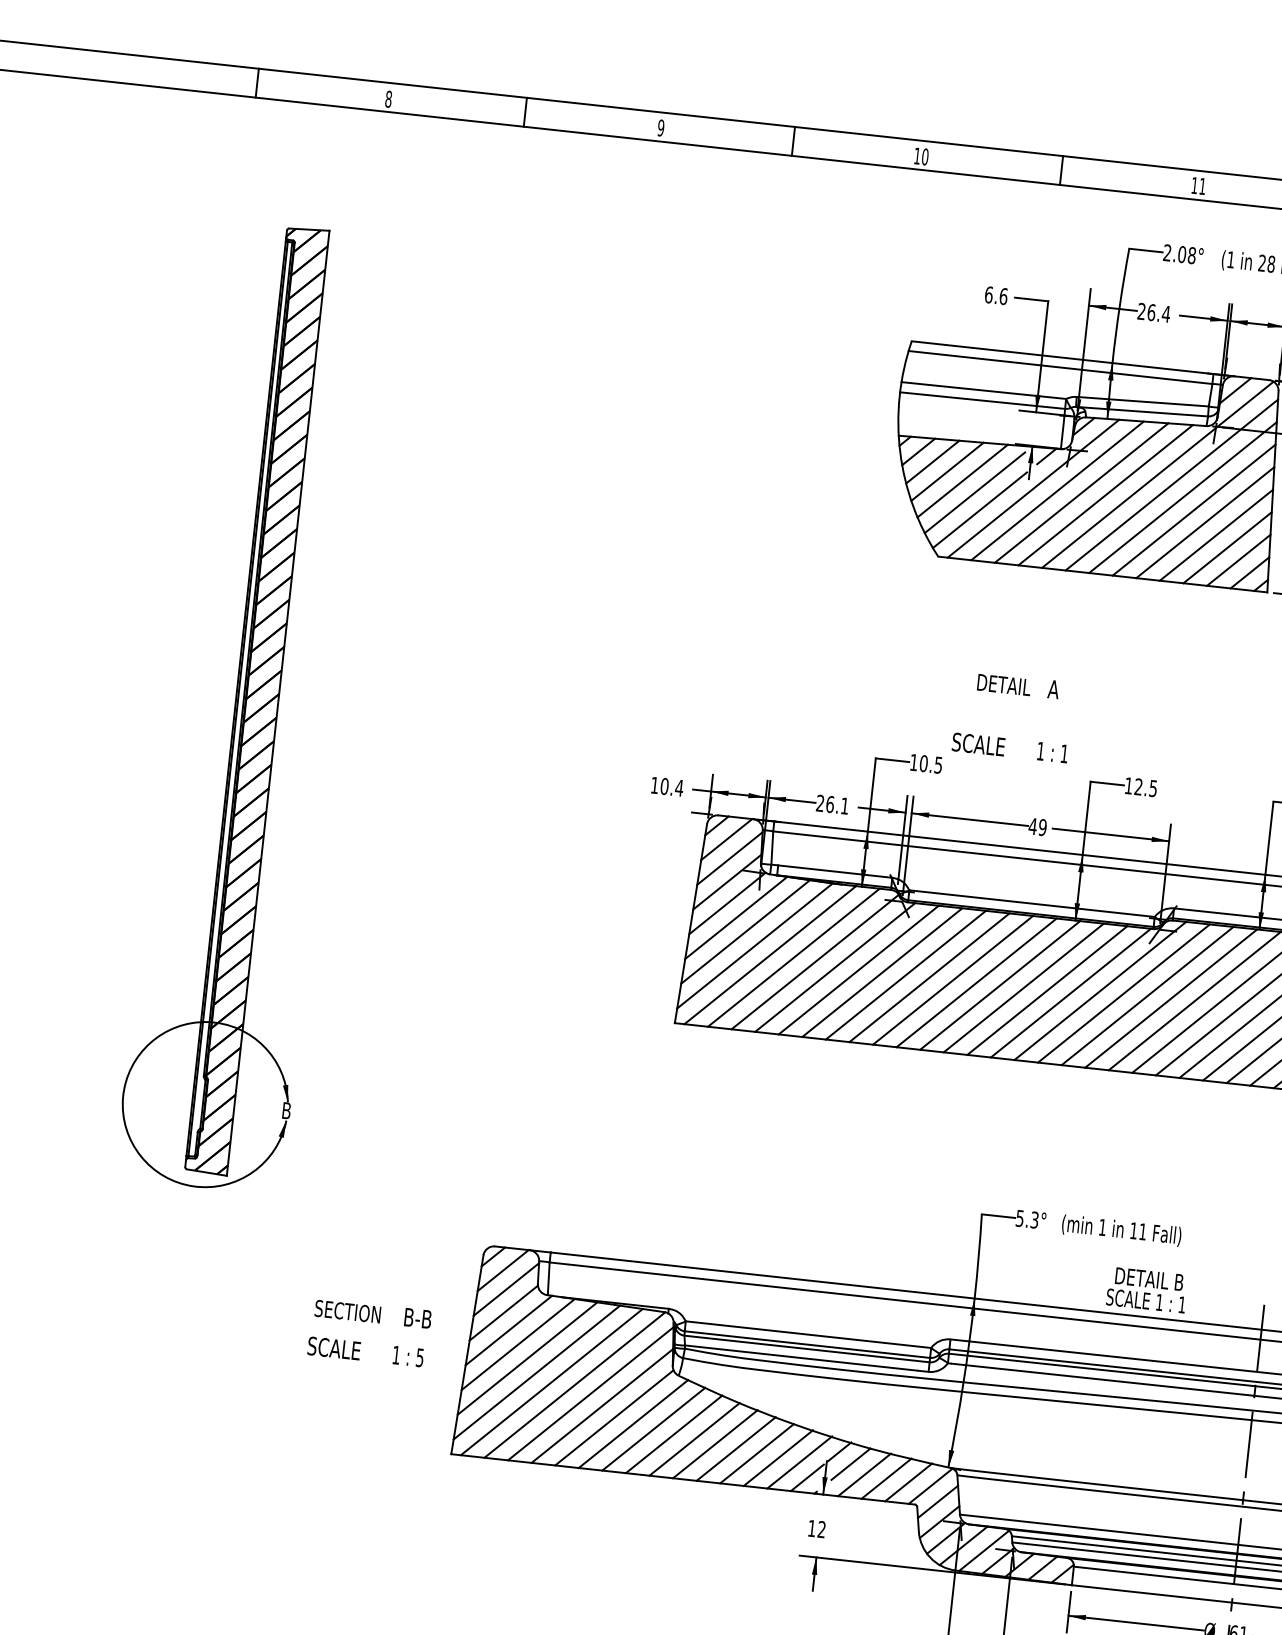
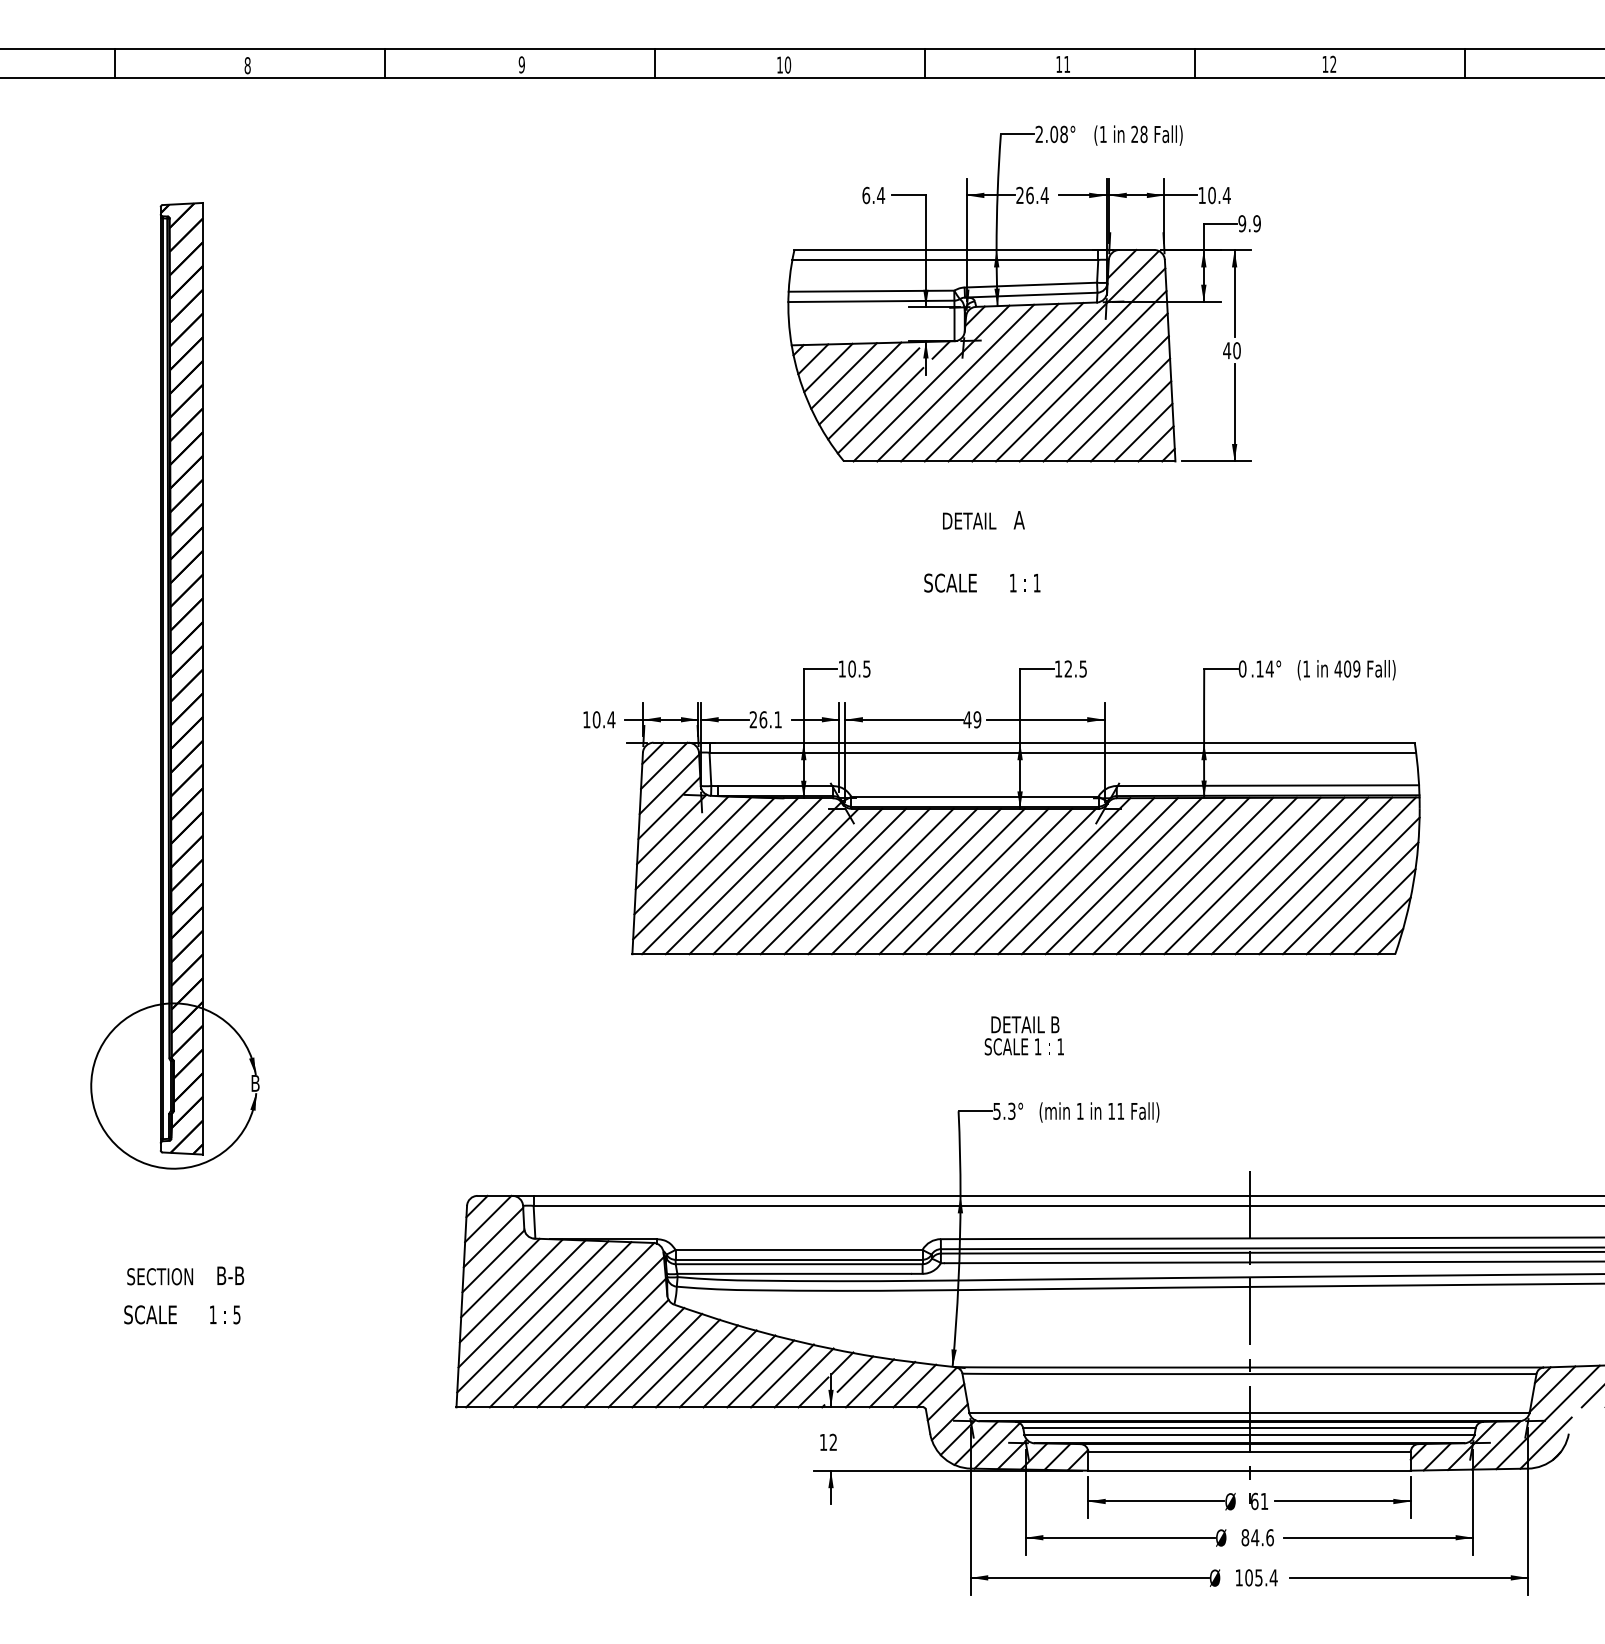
text: (1004, 296) -> (881, 195), 6.6 -> 6.4
text: (1013, 716) -> (982, 551), moved
text: (1146, 1289) -> (1023, 1035), moved
text: (370, 1332) -> (184, 1295), moved

